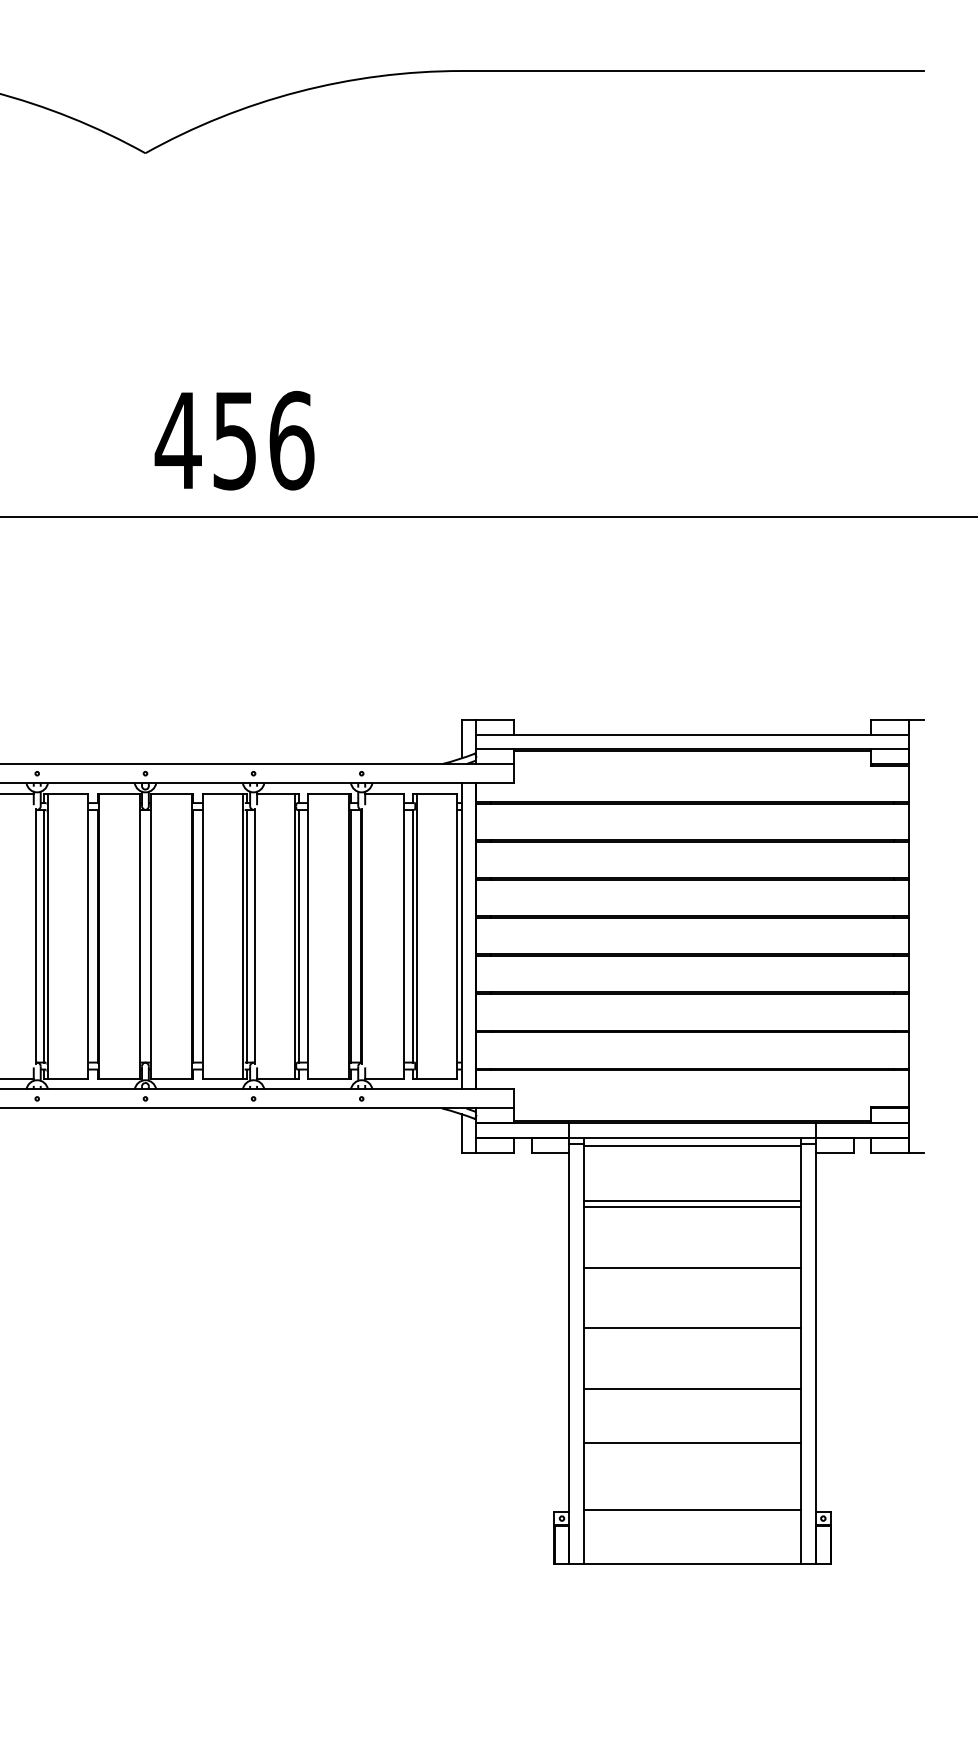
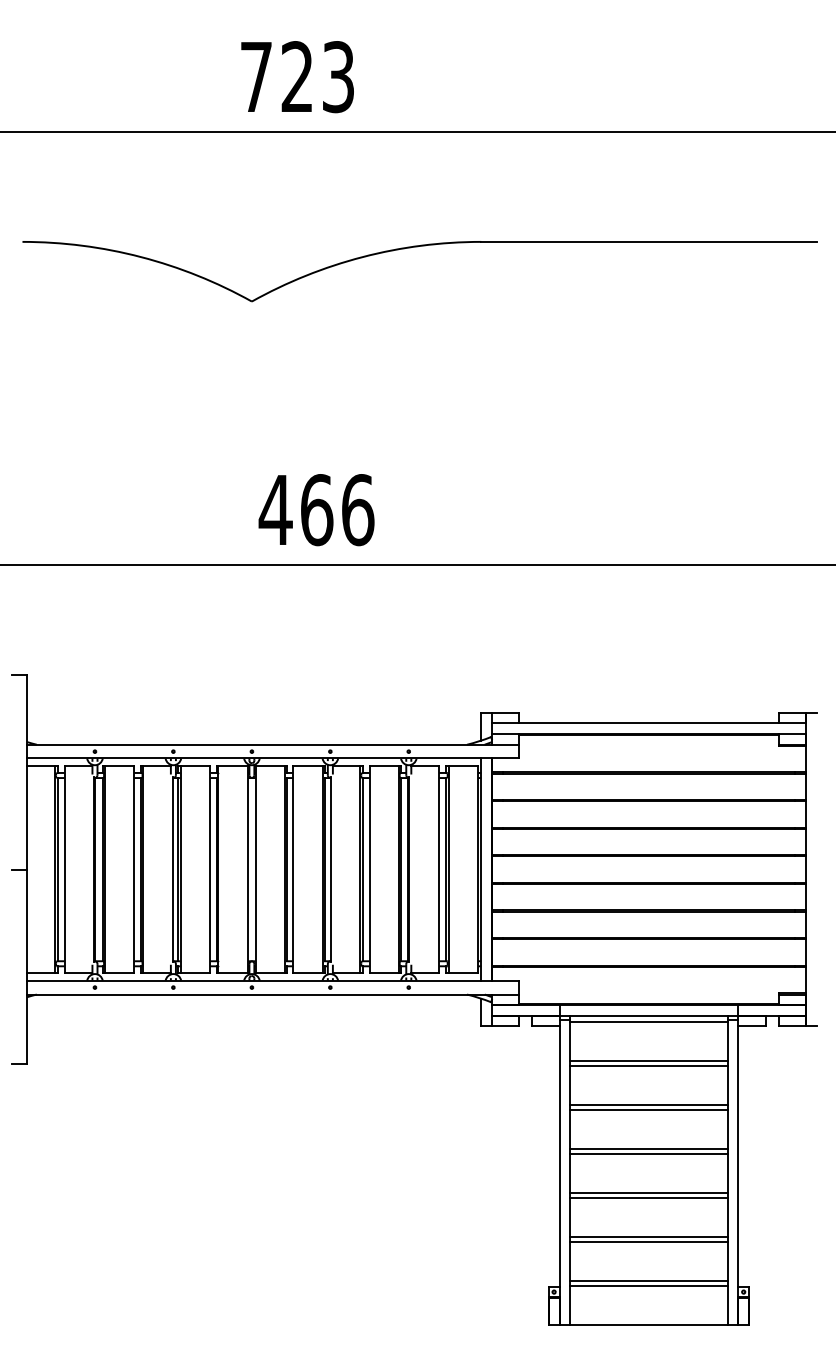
text: (235, 441) -> (317, 510), 456 -> 466
line: (692, 1261) -> (648, 1105), added
line: (692, 1322) -> (648, 1149), added
line: (692, 1382) -> (648, 1193), added
line: (692, 1448) -> (648, 1241), added
line: (692, 1504) -> (648, 1281), added

